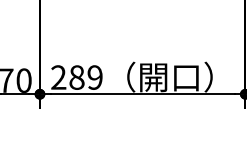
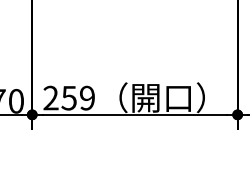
text: (76, 76) -> (68, 97), 289 -> 259

